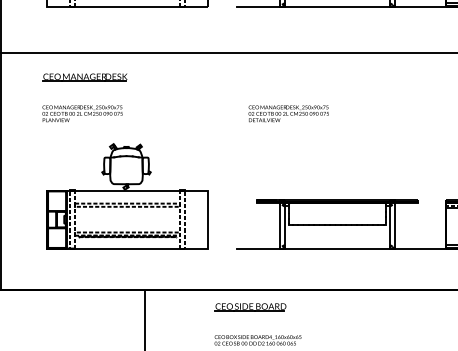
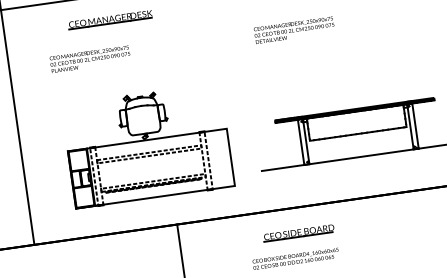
part: (84, 77) -> (109, 19), moved
part: (127, 196) -> (148, 145), moved
part: (250, 307) -> (298, 233), moved

